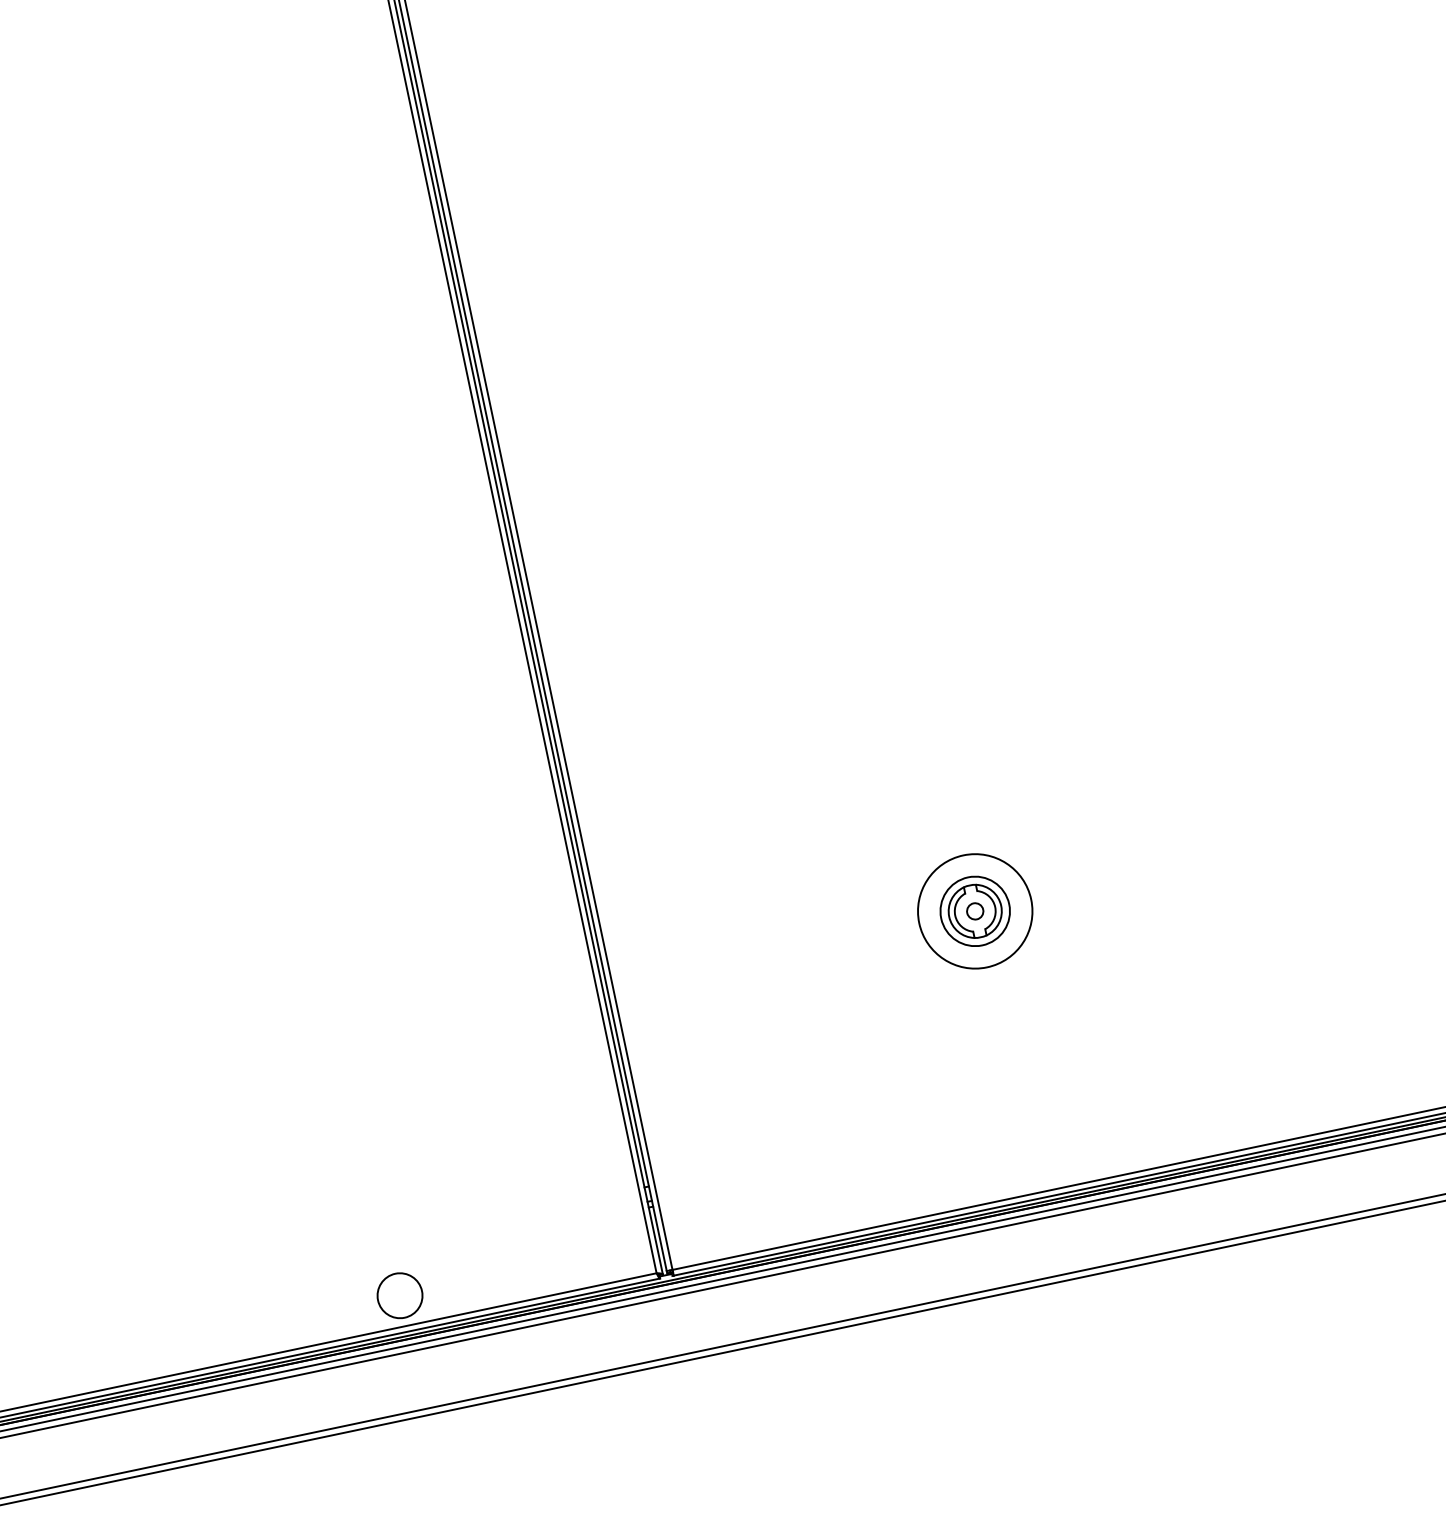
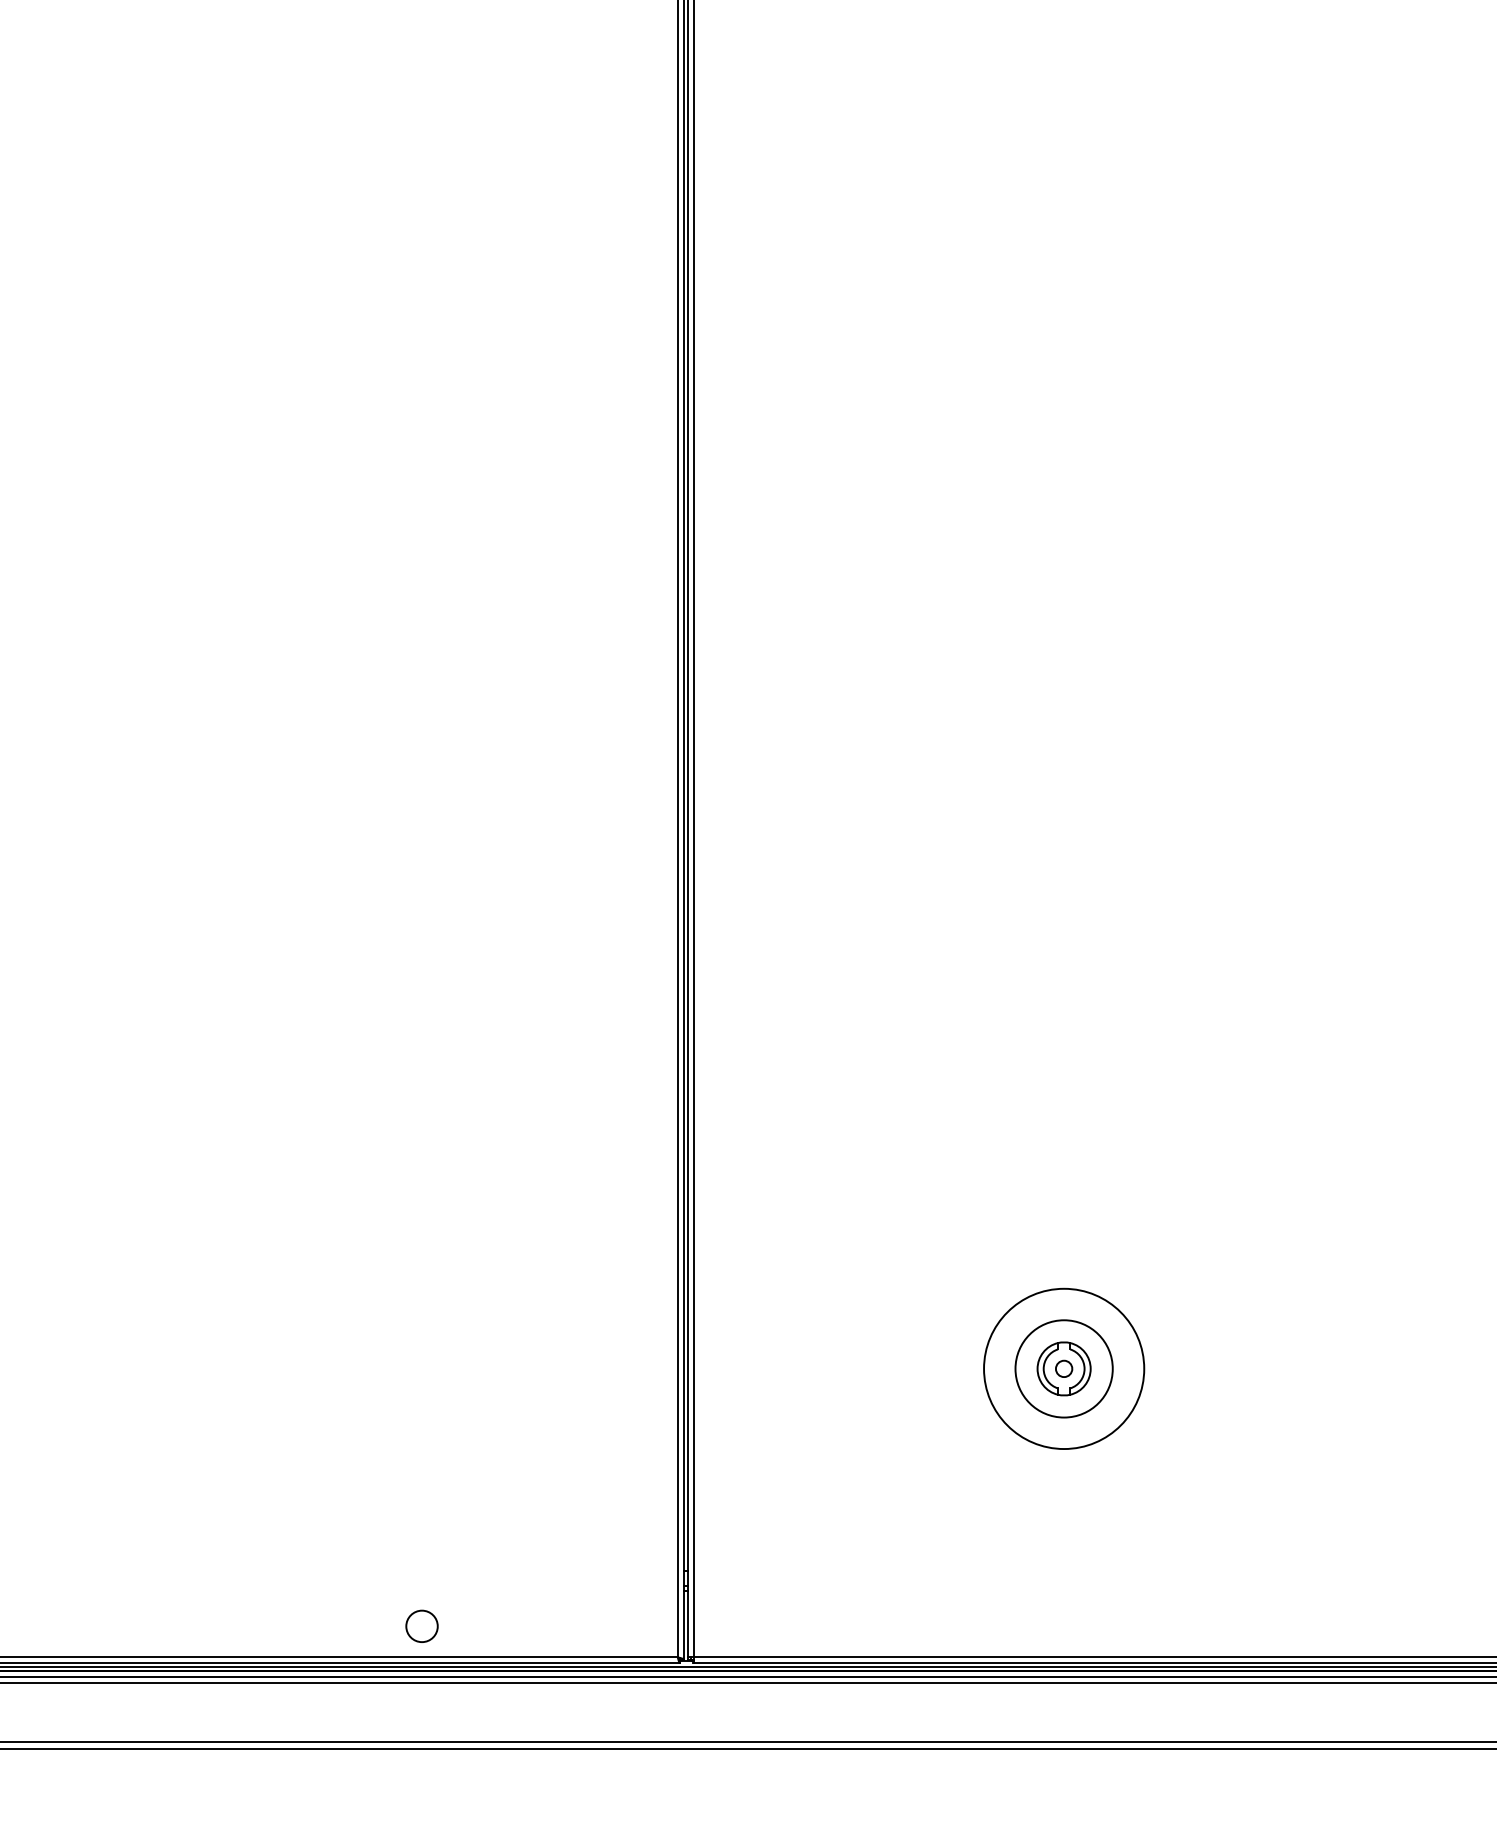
circle: (974, 911) -> (1063, 1368), size x1.4
circle: (974, 911) -> (1063, 1368), size x1.4
circle: (399, 1294) -> (421, 1625), size x0.7

